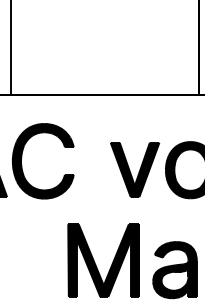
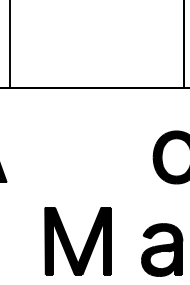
part: (23, 154) -> (21, 142), removed
part: (135, 169) -> (125, 156), removed
part: (95, 261) -> (70, 242), moved

